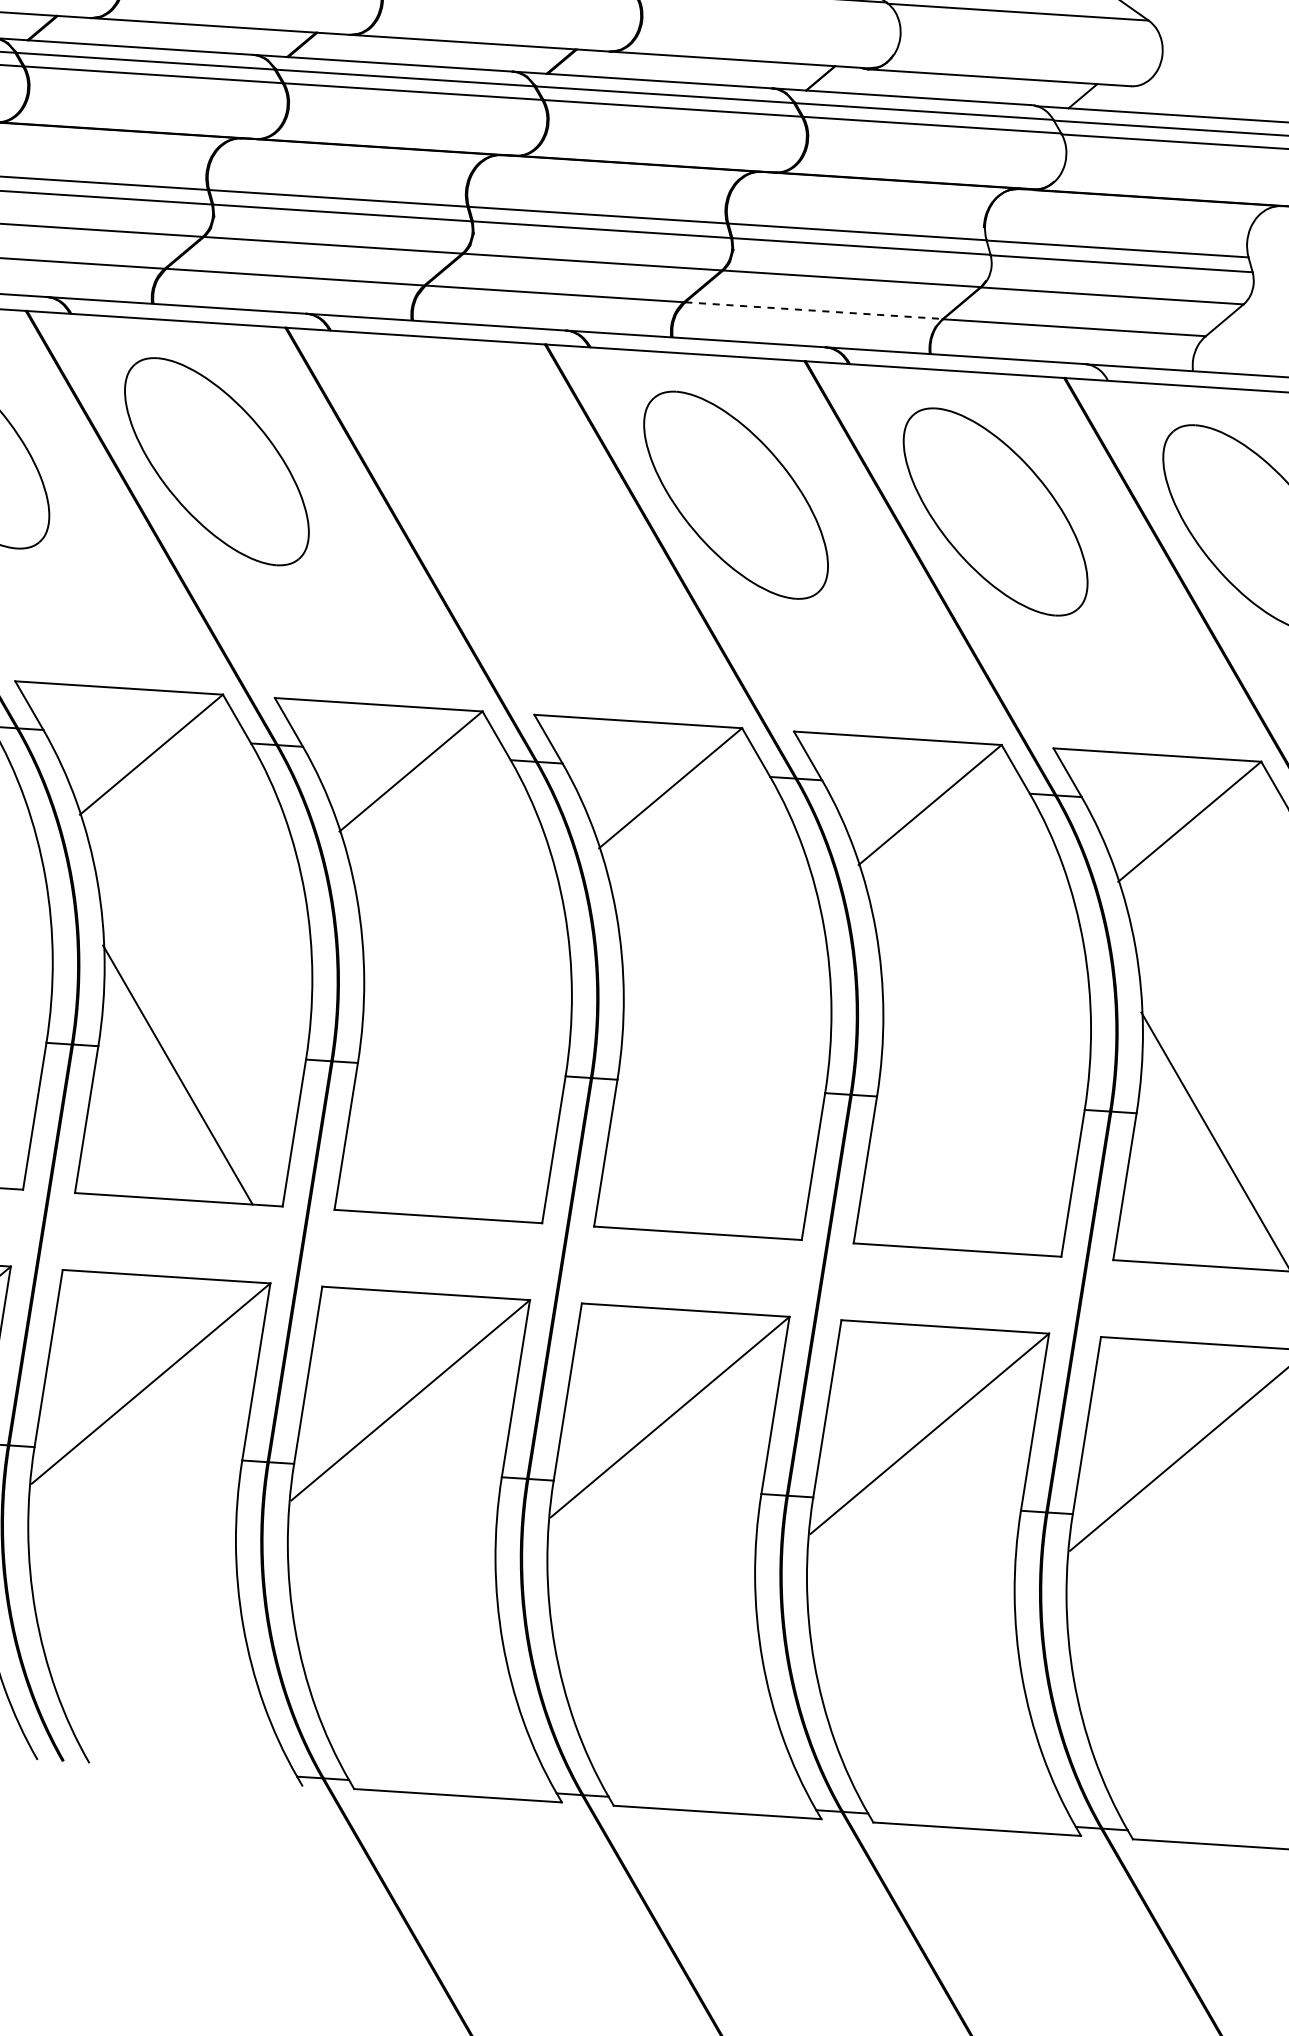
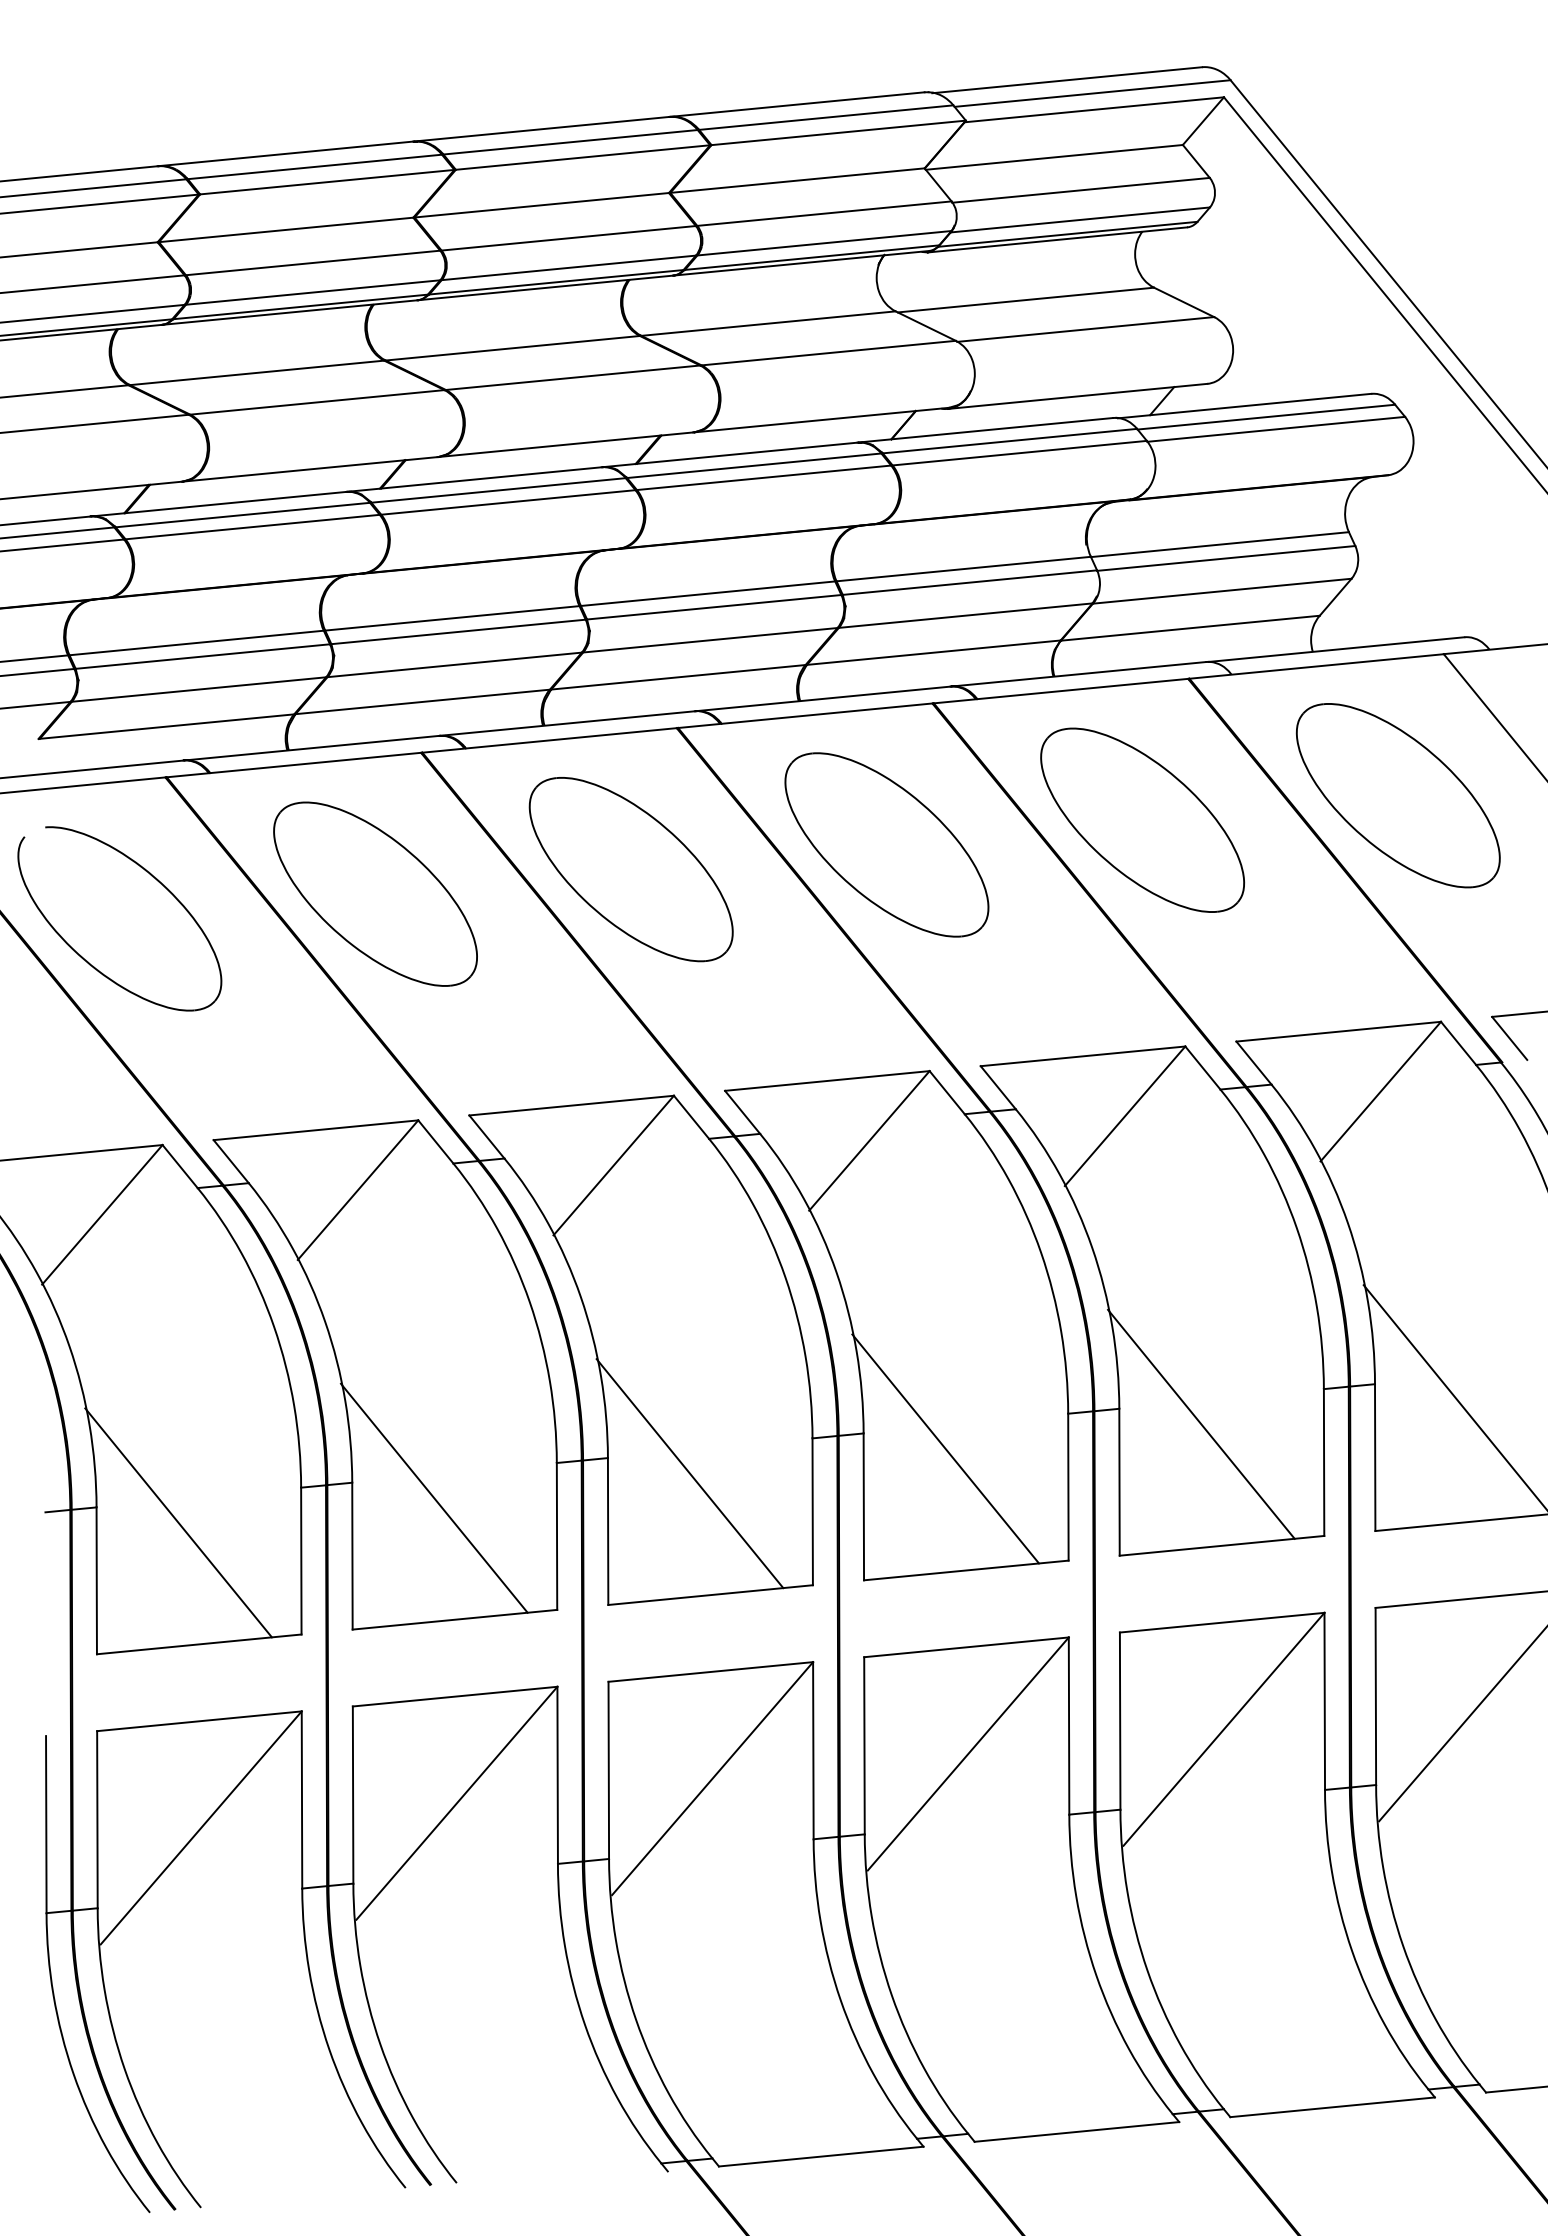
line: (814, 310) -> (934, 652), dashed -> solid
part: (475, 478) -> (630, 869), added
line: (436, 1091) -> (689, 1473), added
line: (696, 1108) -> (945, 1448), added
line: (956, 1124) -> (1201, 1423), added

